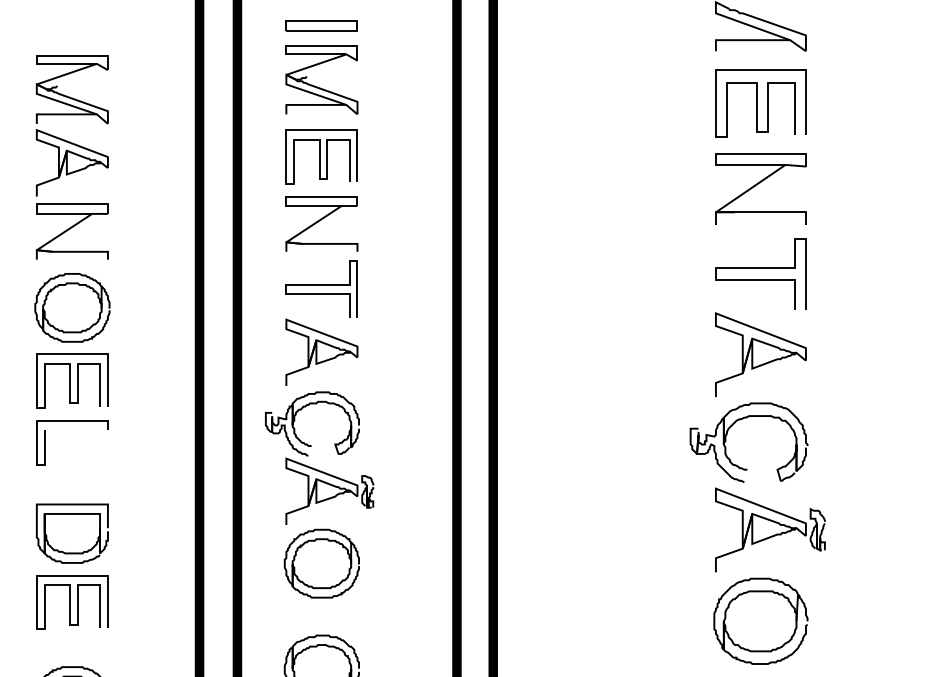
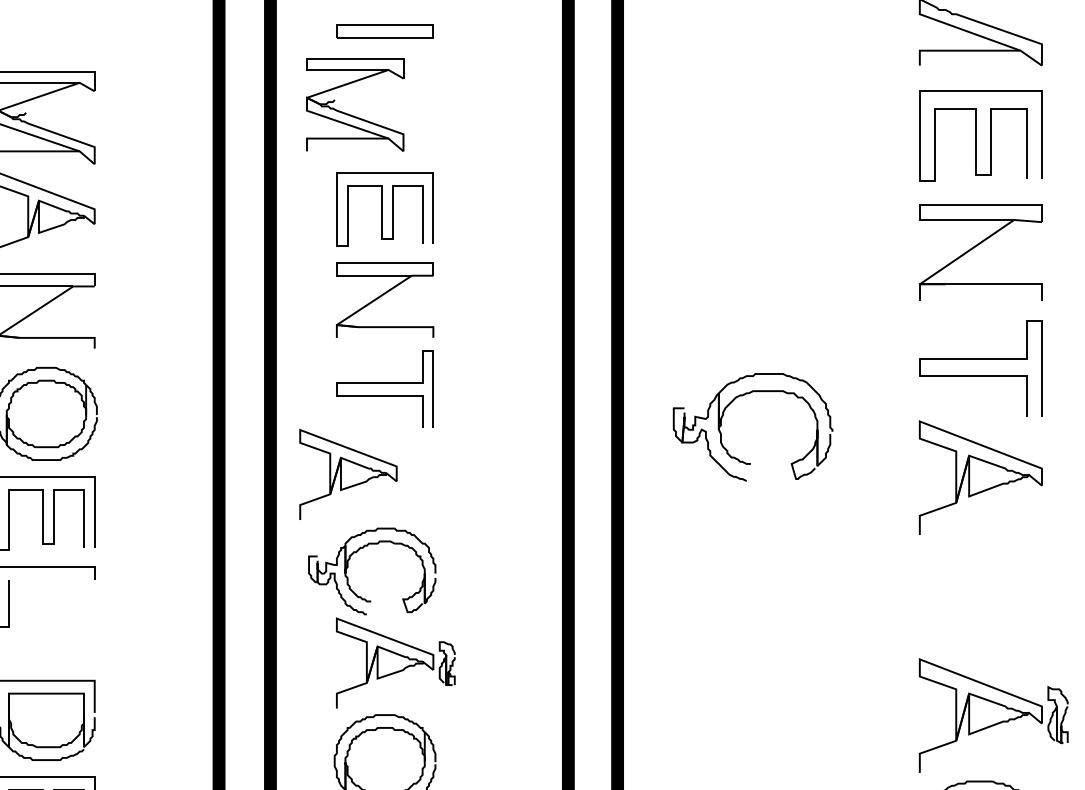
part: (317, 86) -> (349, 113), moved
part: (321, 351) -> (347, 473), moved
part: (726, 441) -> (722, 425), moved

